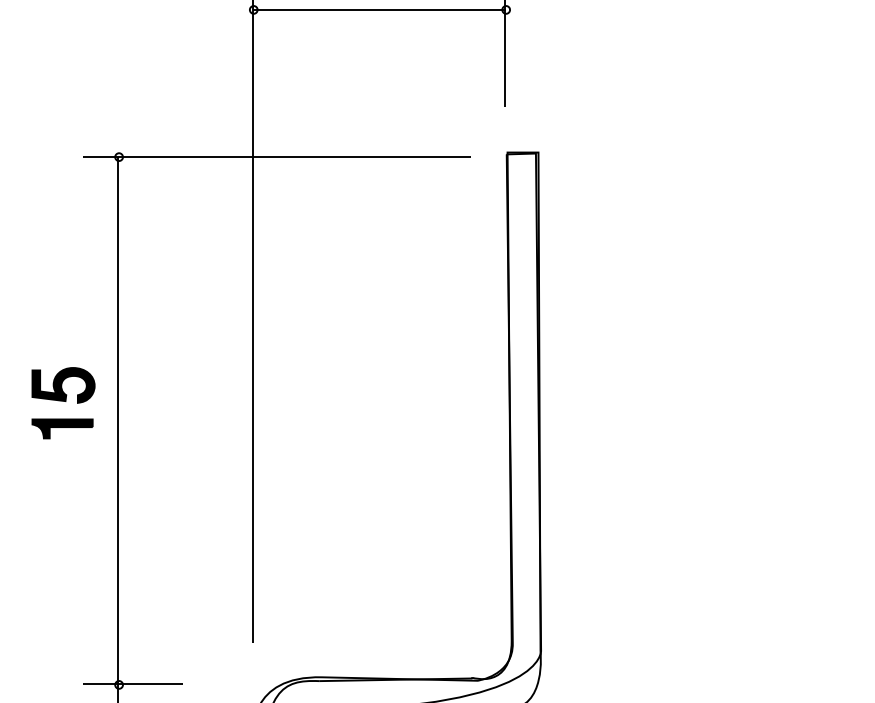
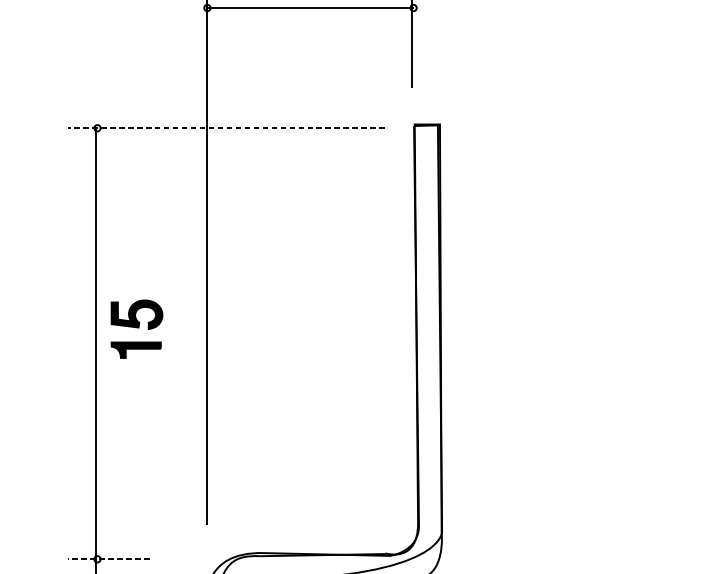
line: (276, 156) -> (226, 127), solid -> dashed
part: (63, 403) -> (136, 329), moved
line: (132, 684) -> (108, 558), solid -> dashed

